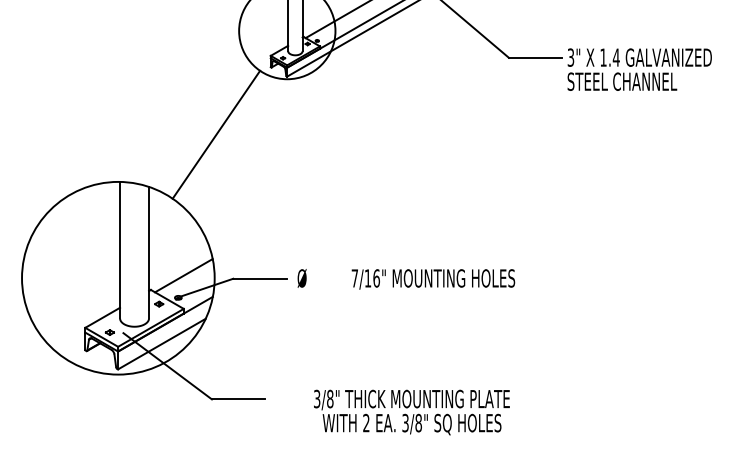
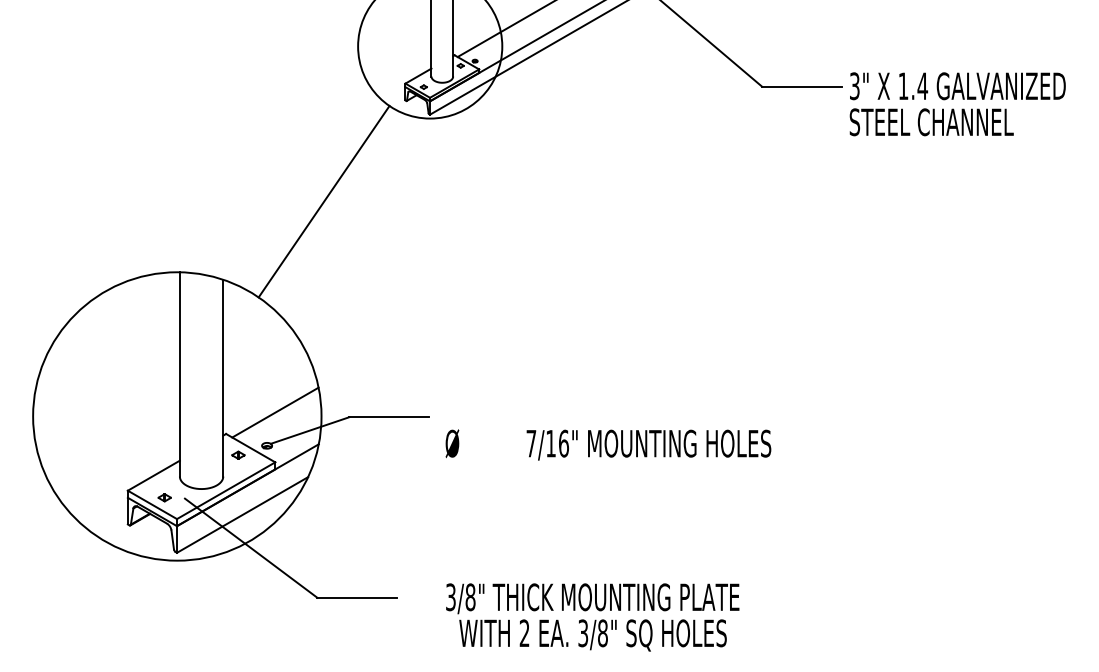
text: (406, 279) -> (608, 445), moved
text: (411, 412) -> (592, 617), moved

